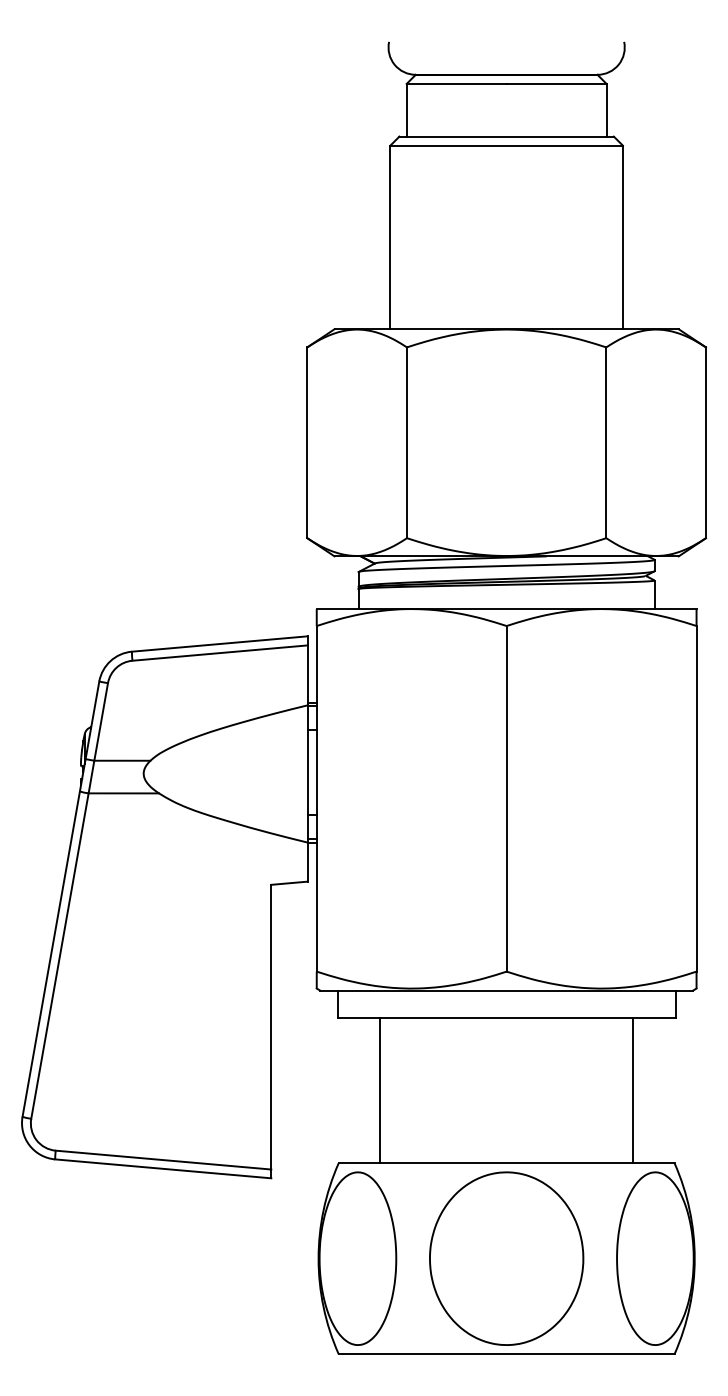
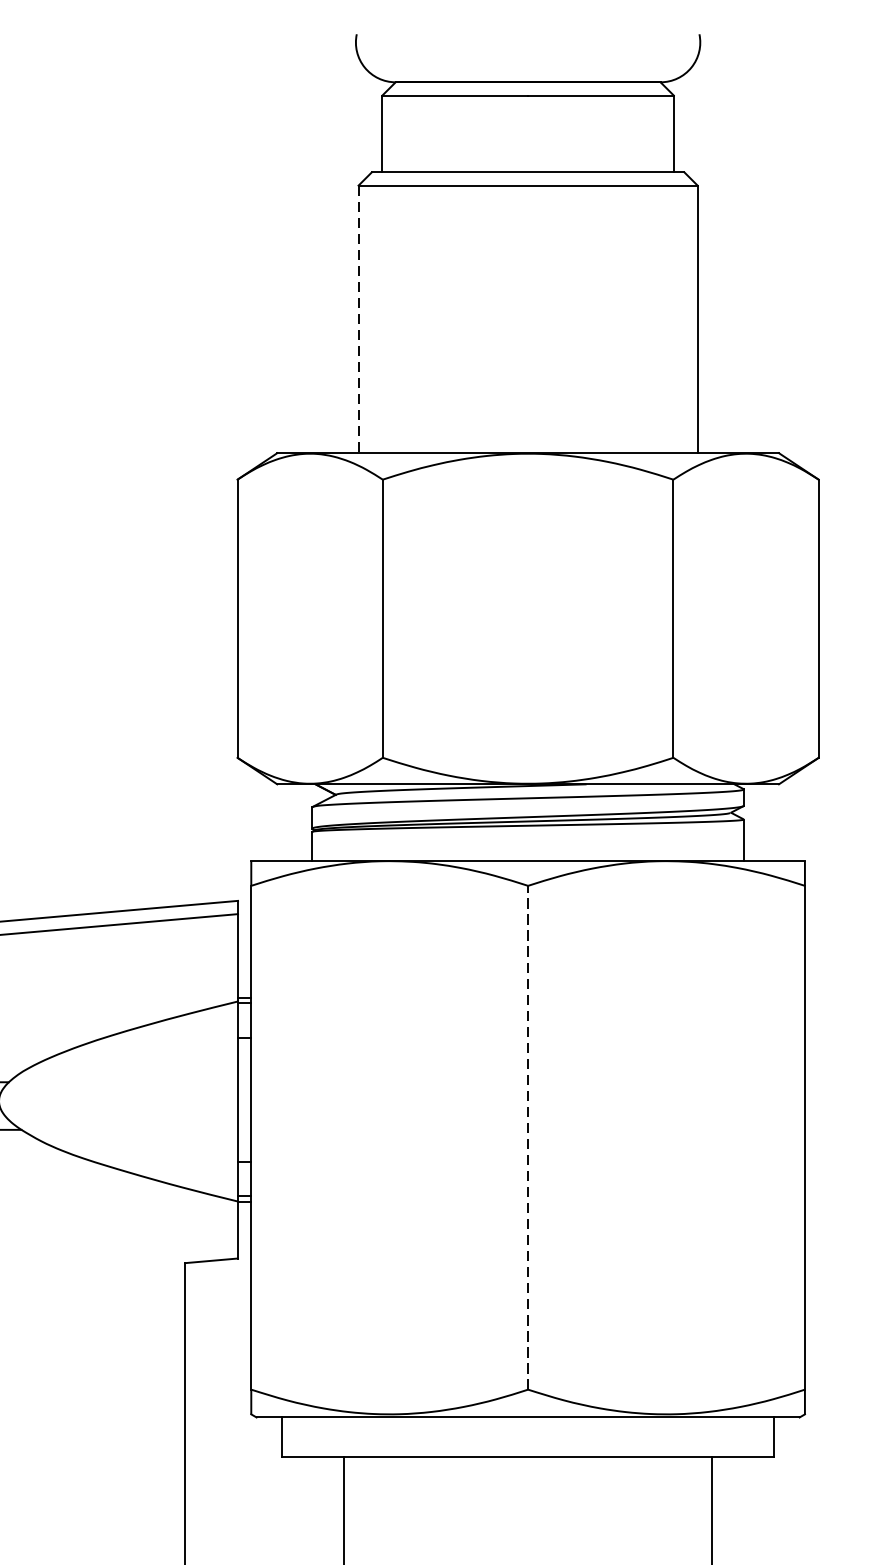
line: (390, 237) -> (358, 319), solid -> dashed
line: (506, 798) -> (527, 1137), solid -> dashed

